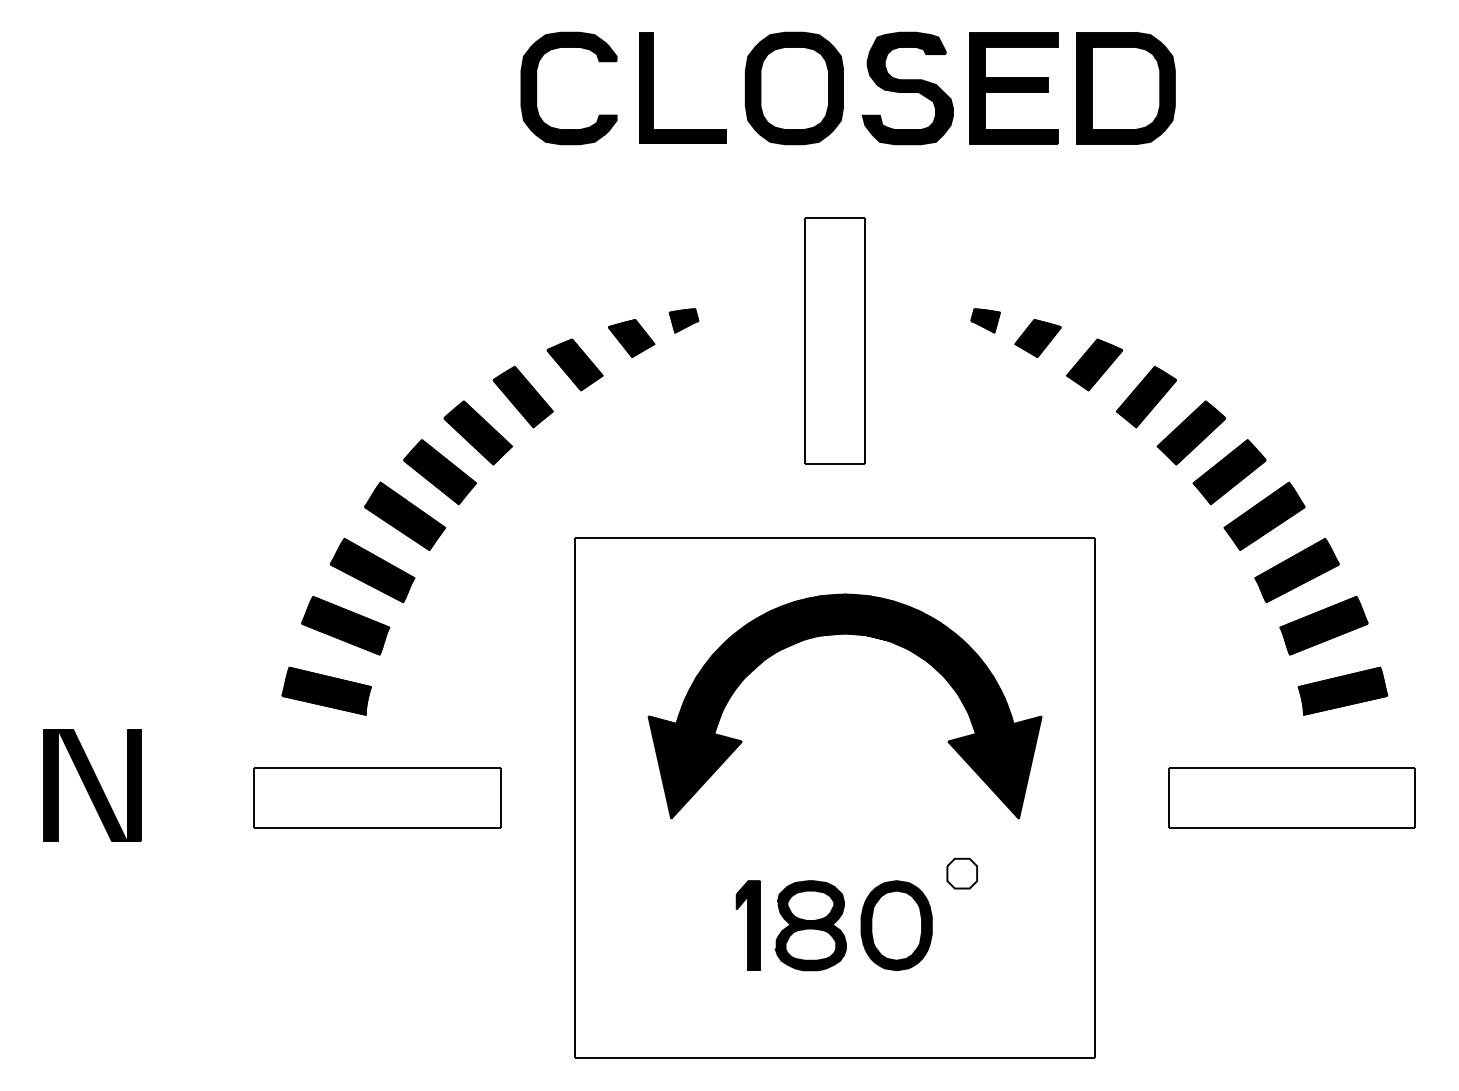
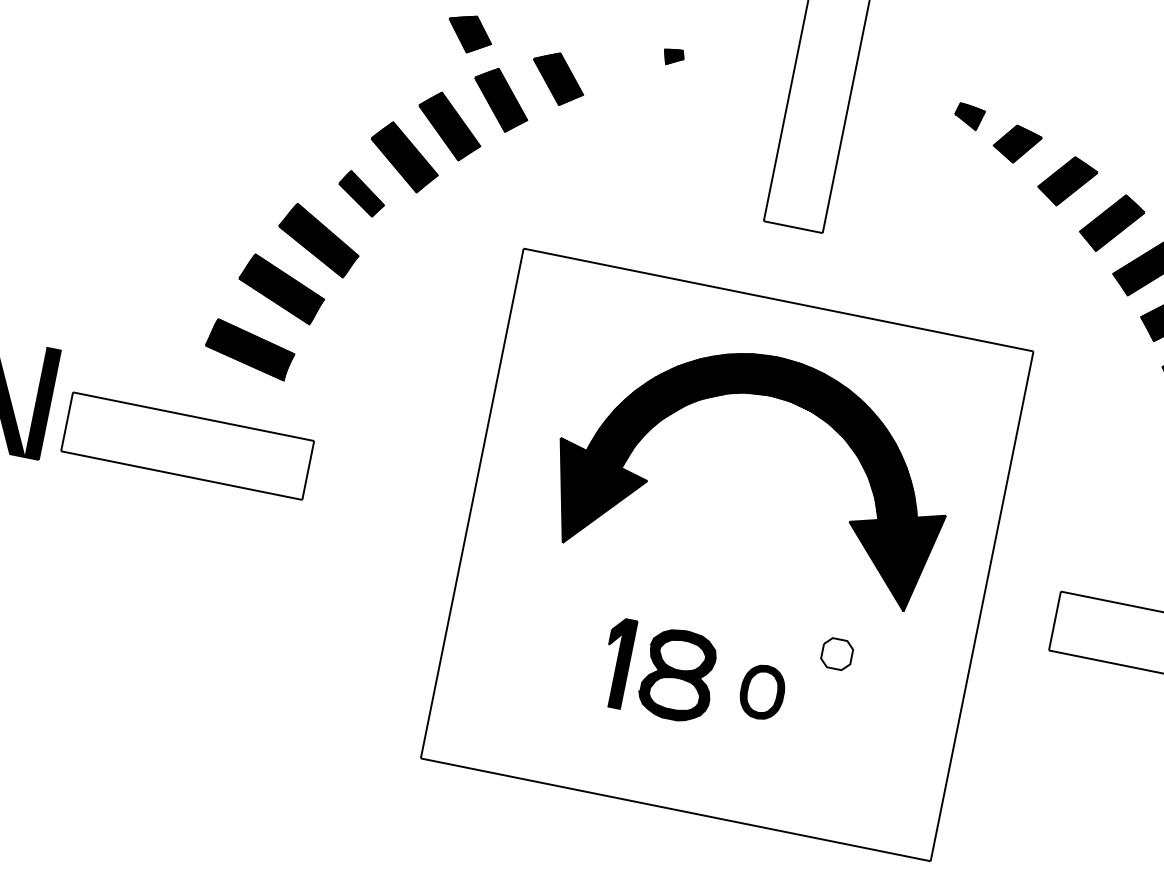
part: (683, 320) -> (673, 56), size x0.7
part: (631, 338) -> (469, 34), moved
part: (405, 516) -> (361, 193), size x0.6
part: (377, 797) -> (187, 445), moved
part: (896, 925) -> (762, 691), size x0.6

